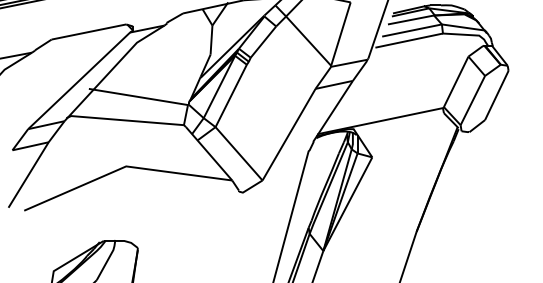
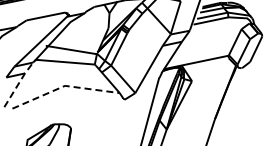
line: (35, 161) -> (18, 83), solid -> dashed
line: (127, 165) -> (65, 85), solid -> dashed

